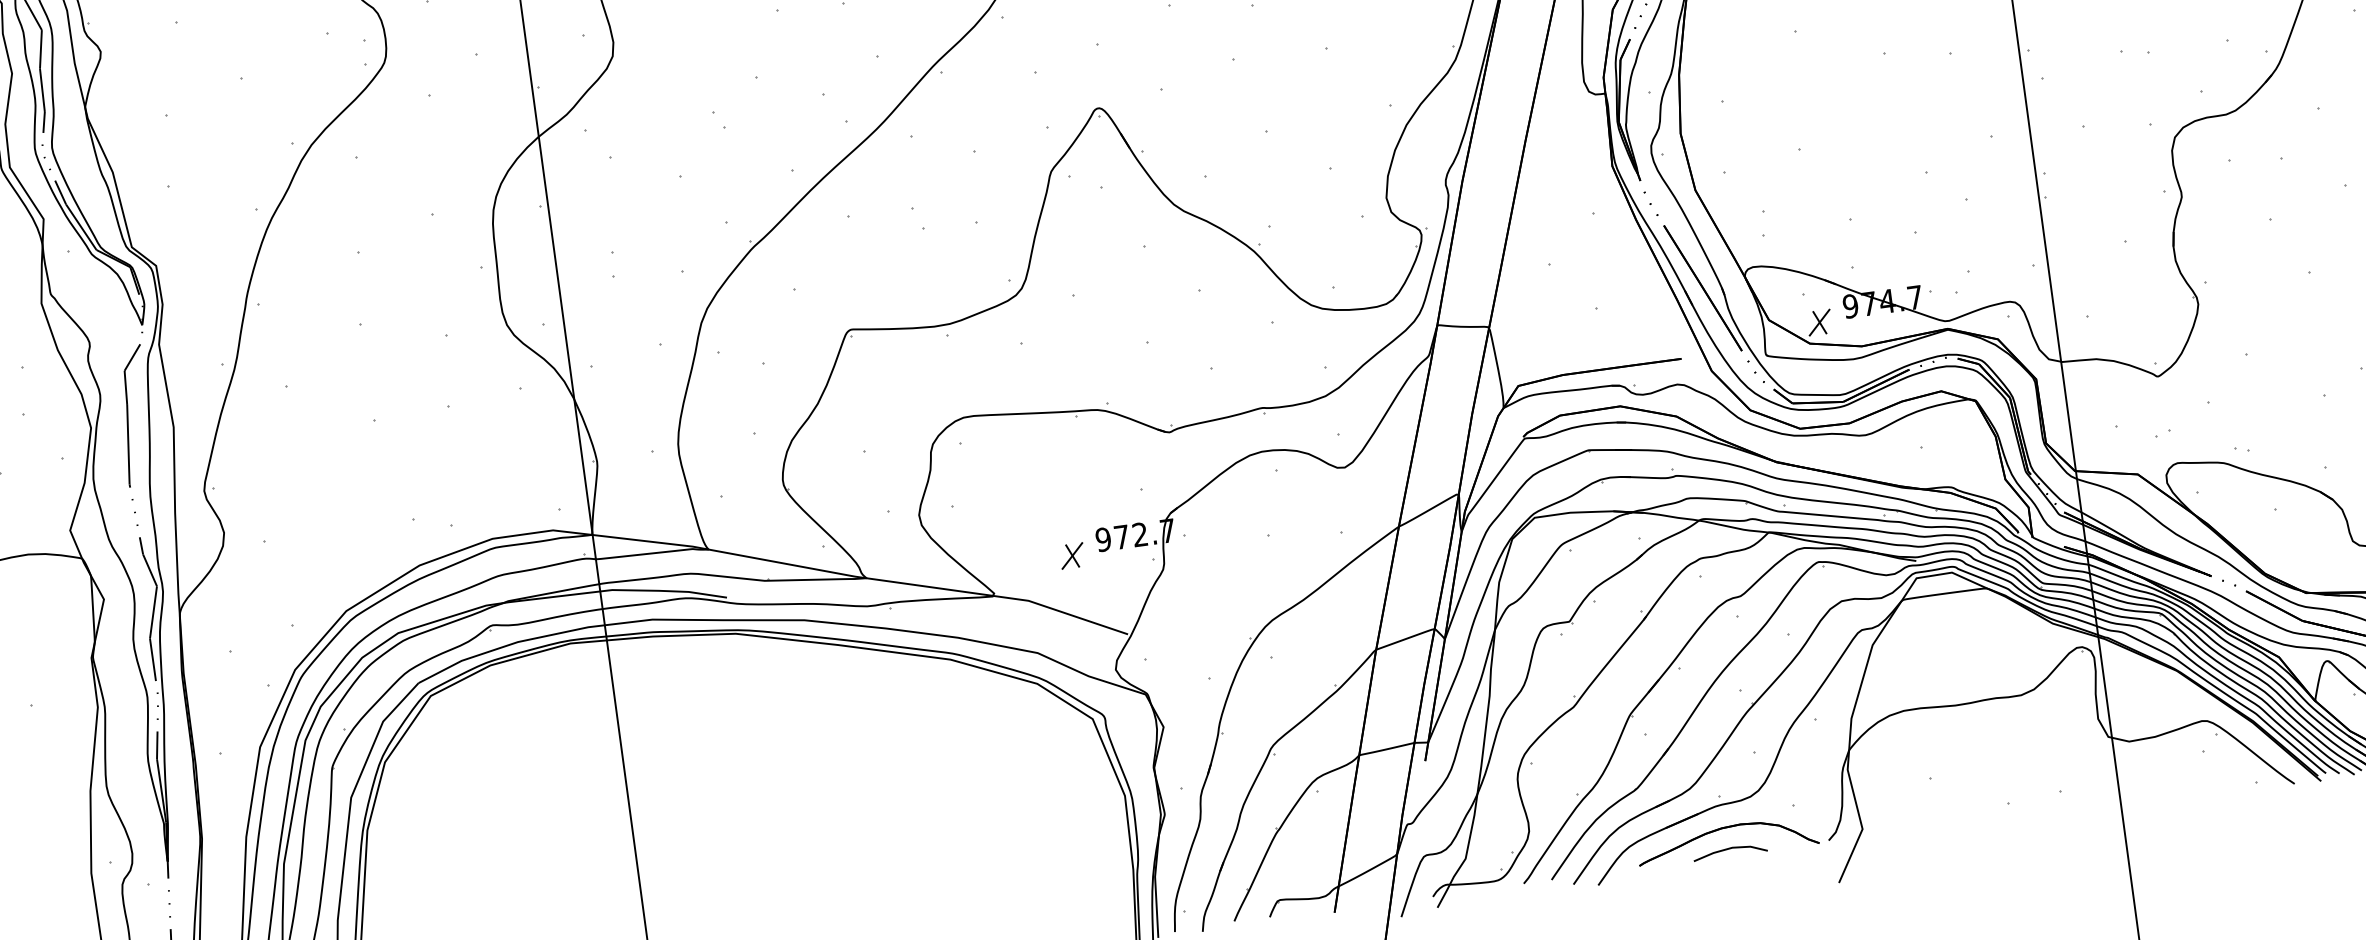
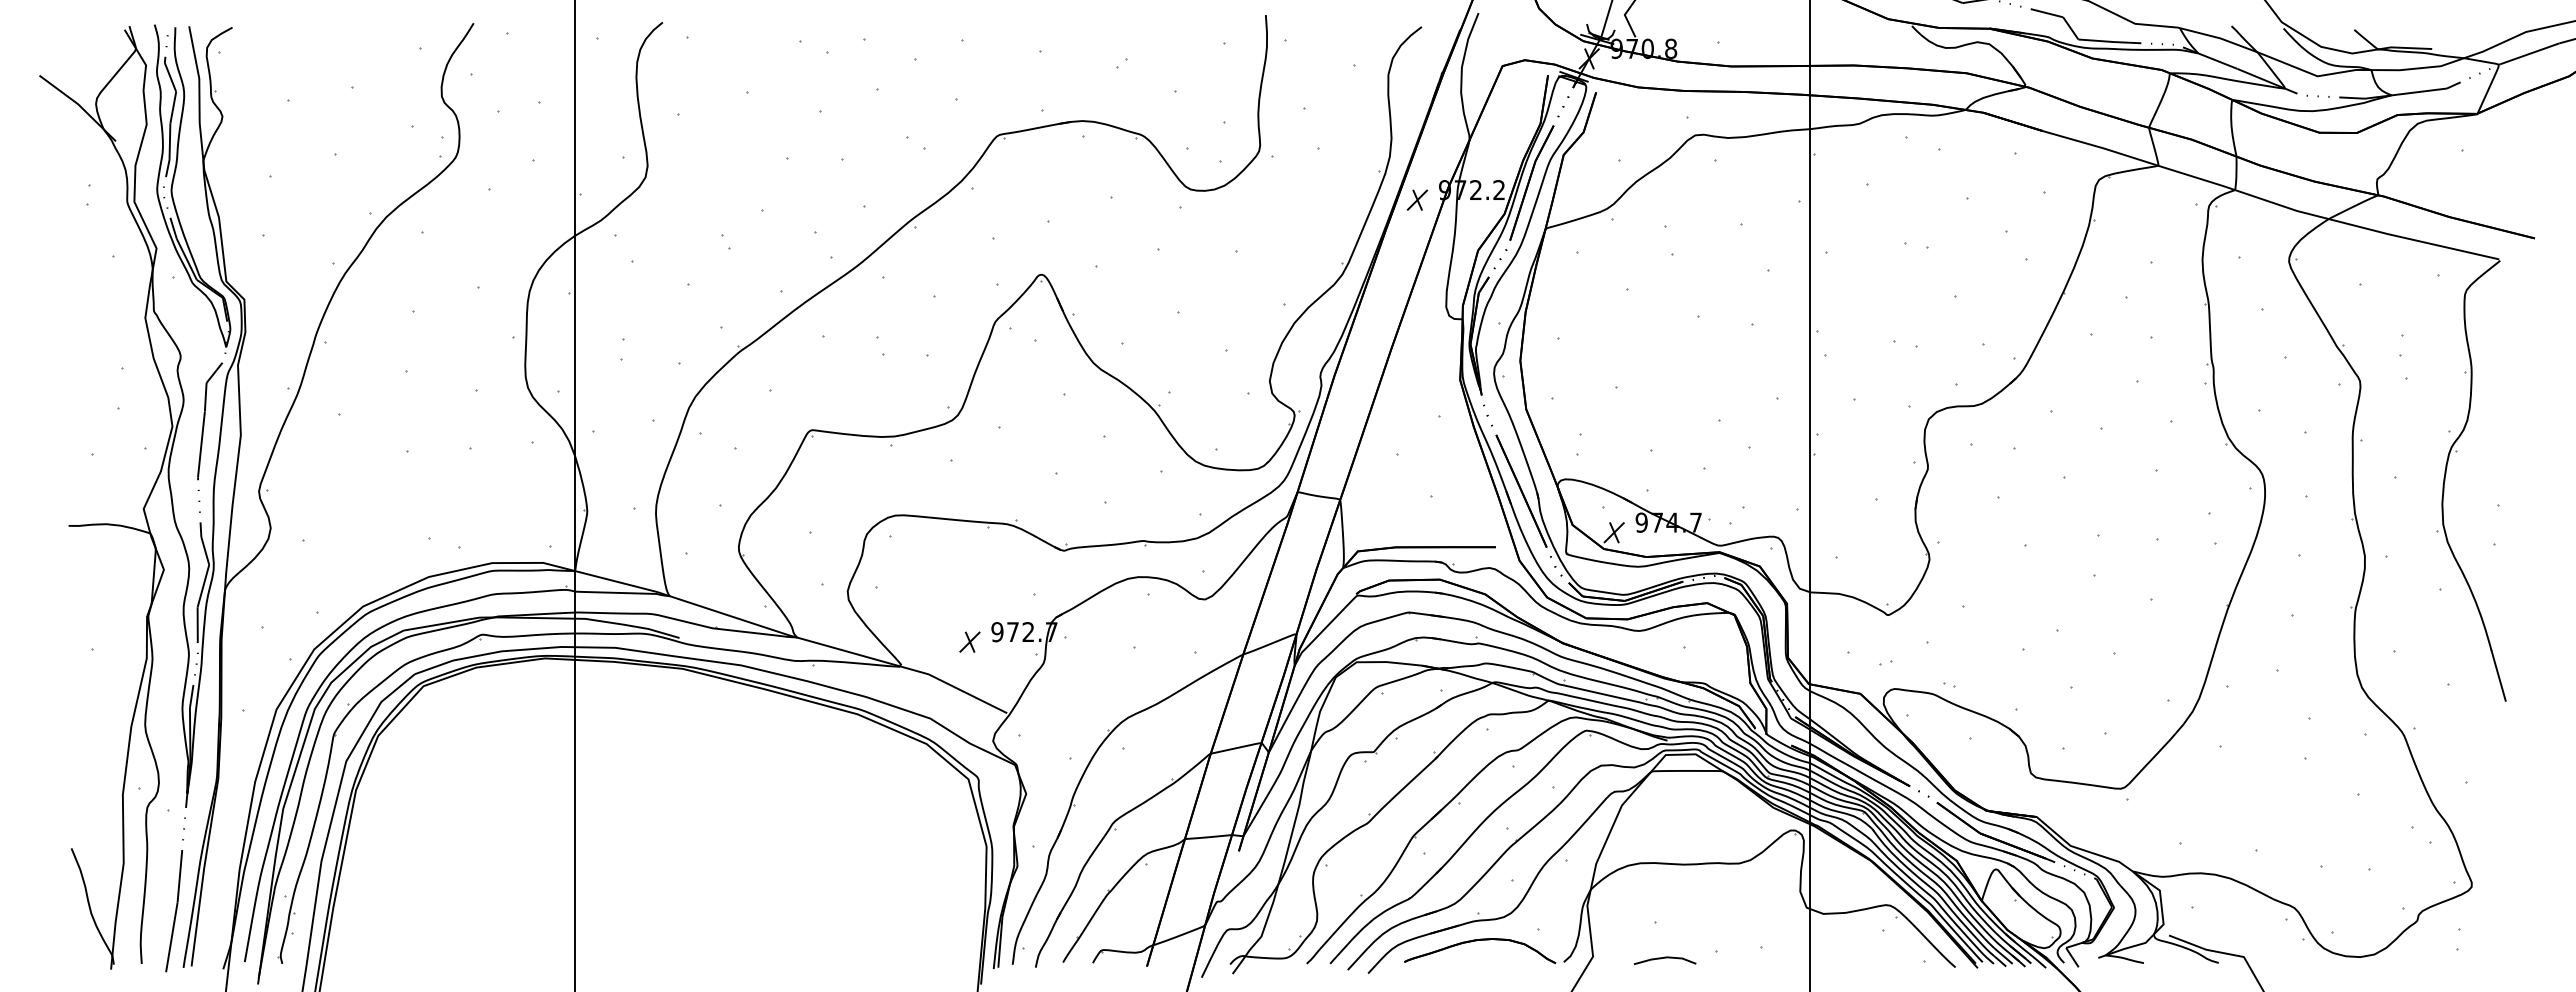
line: (1729, 849) -> (1664, 958), moved

